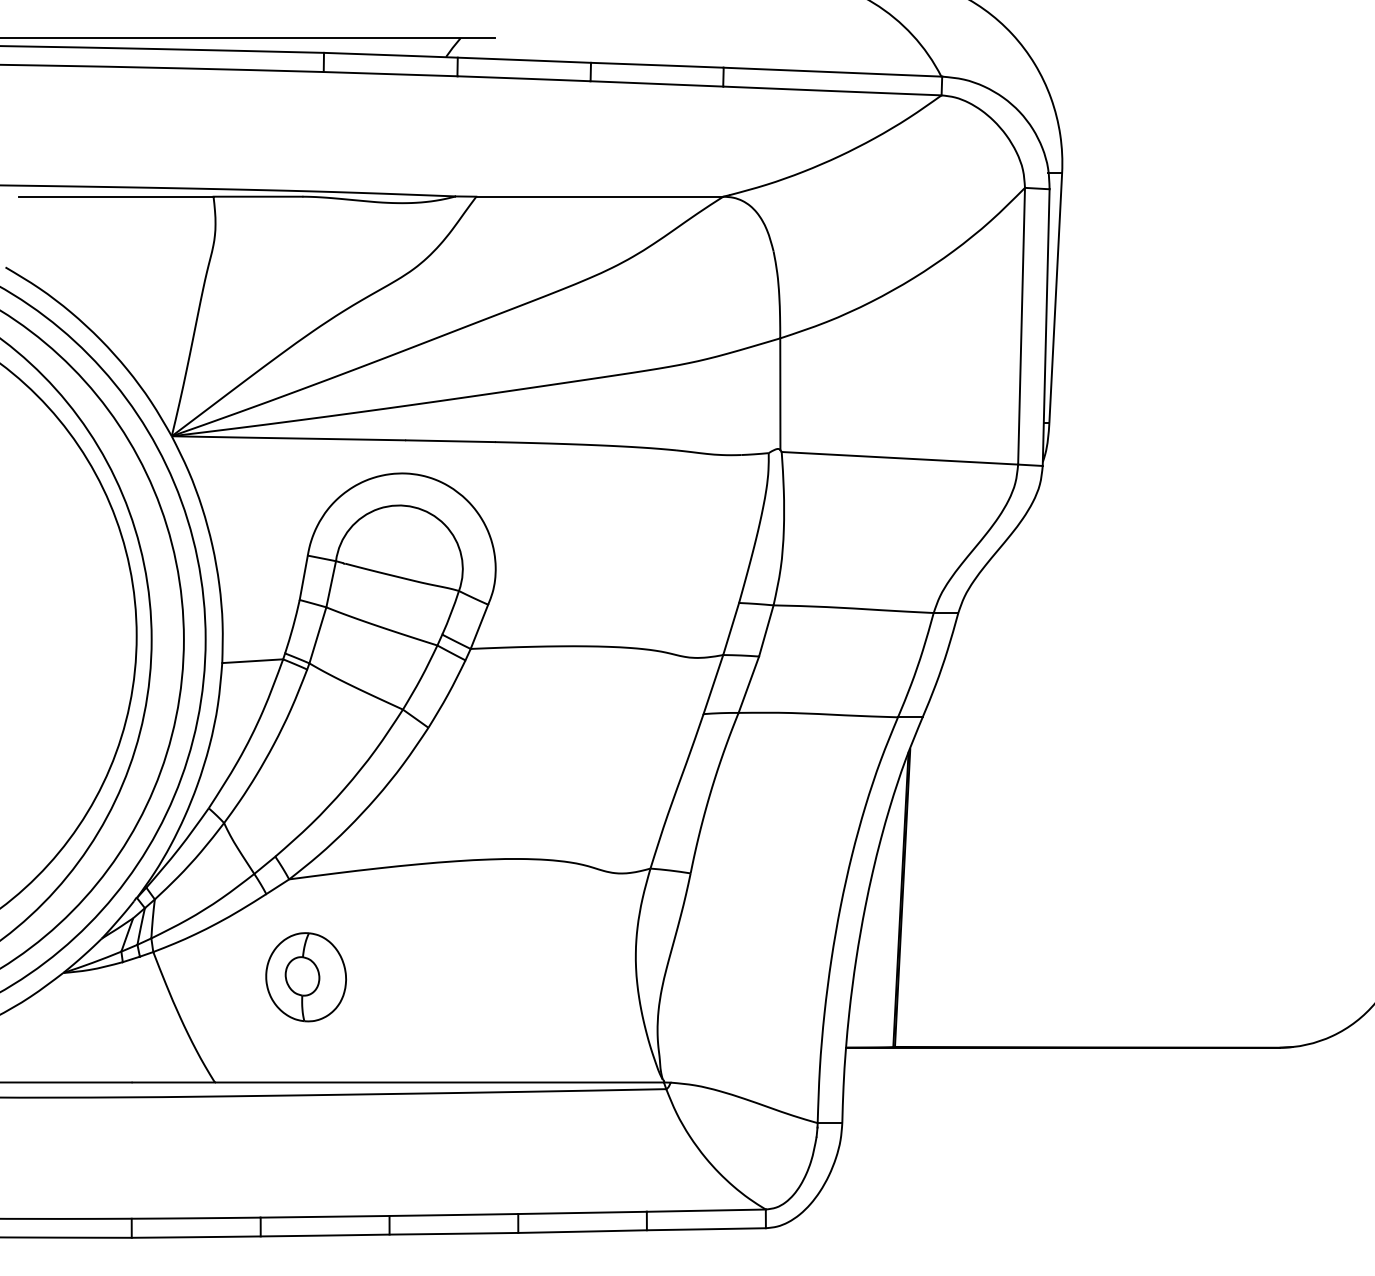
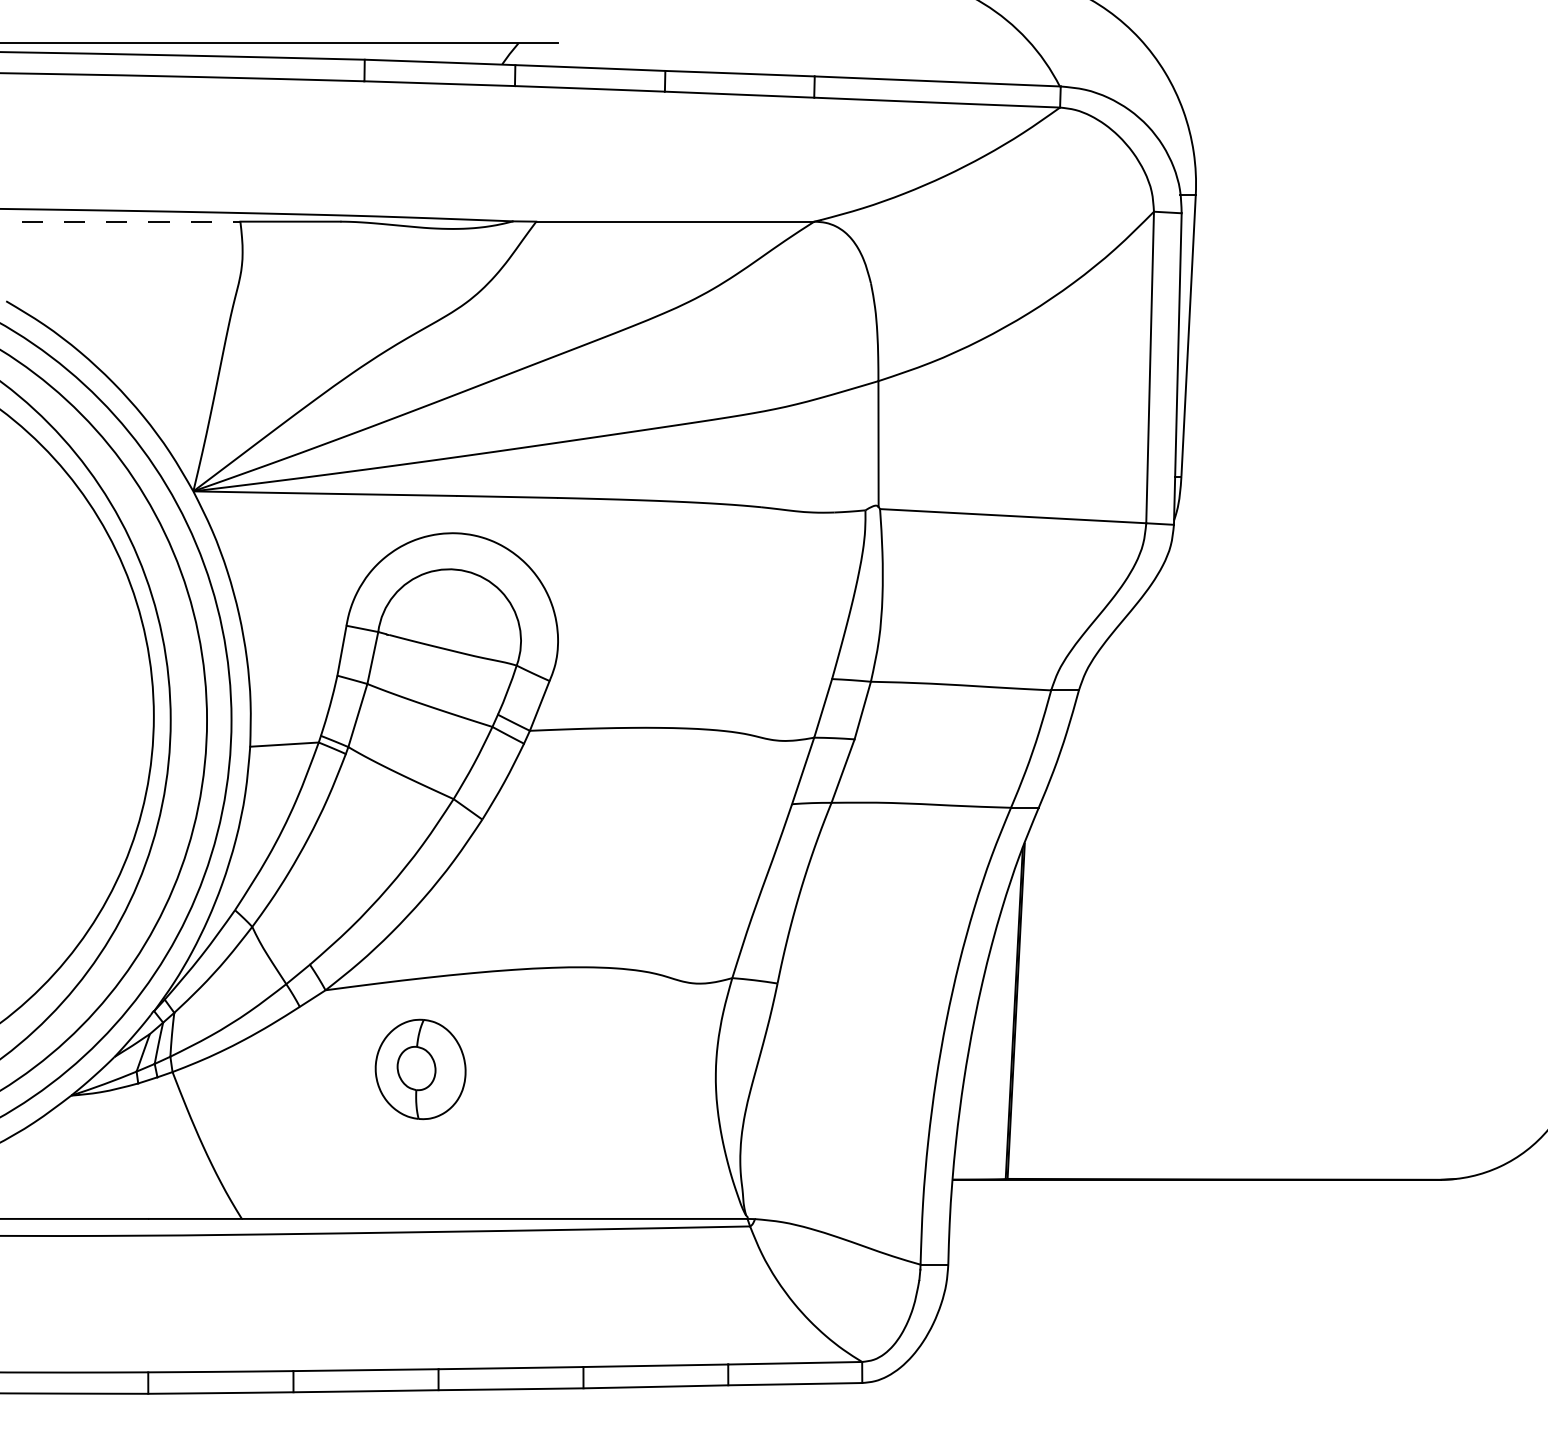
line: (116, 196) -> (131, 221), solid -> dashed
part: (306, 977) -> (420, 1069), moved

